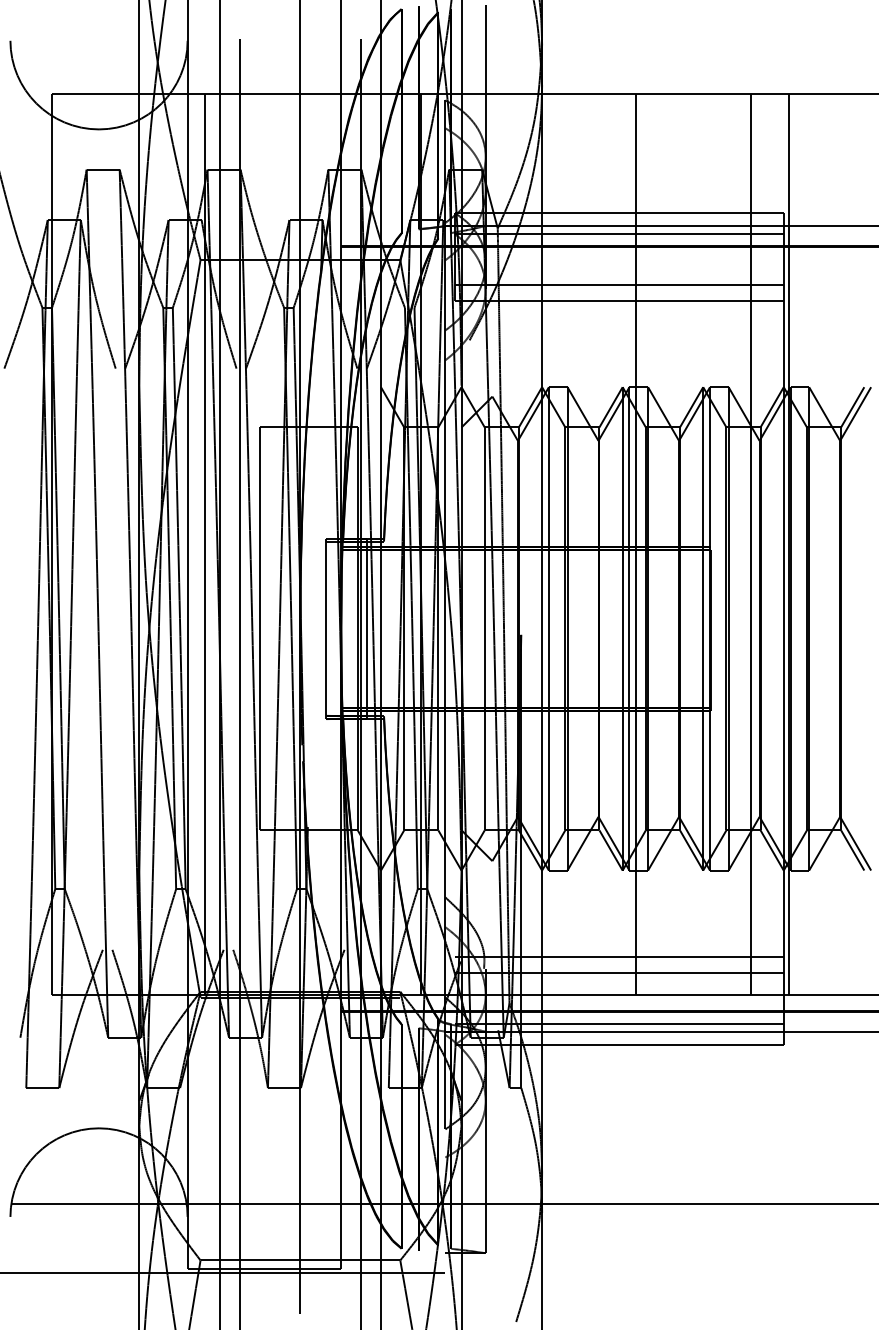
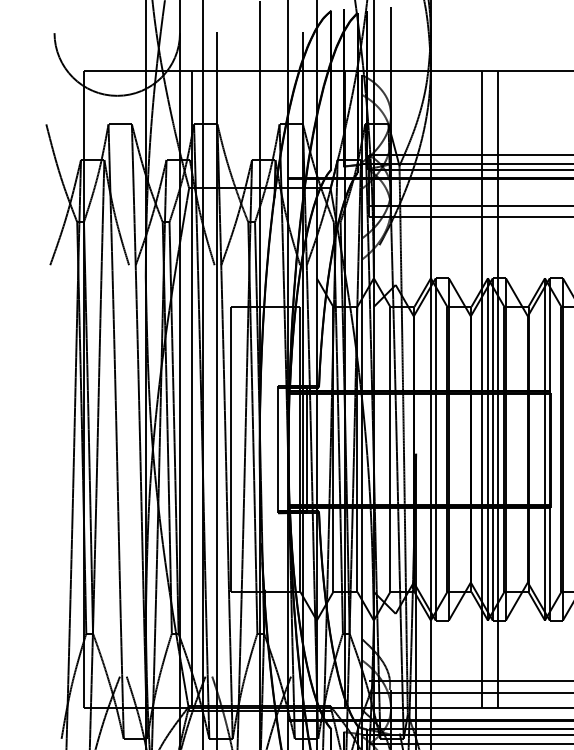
line: (613, 544) -> (481, 389), added

